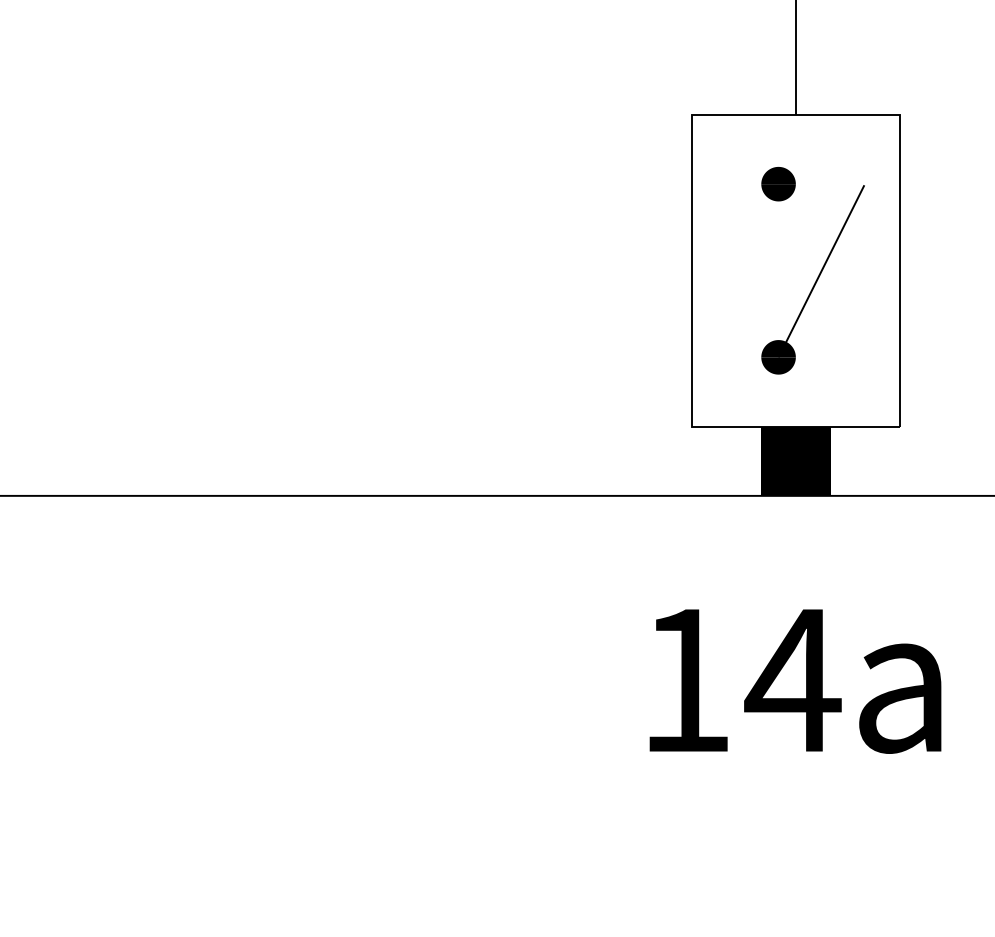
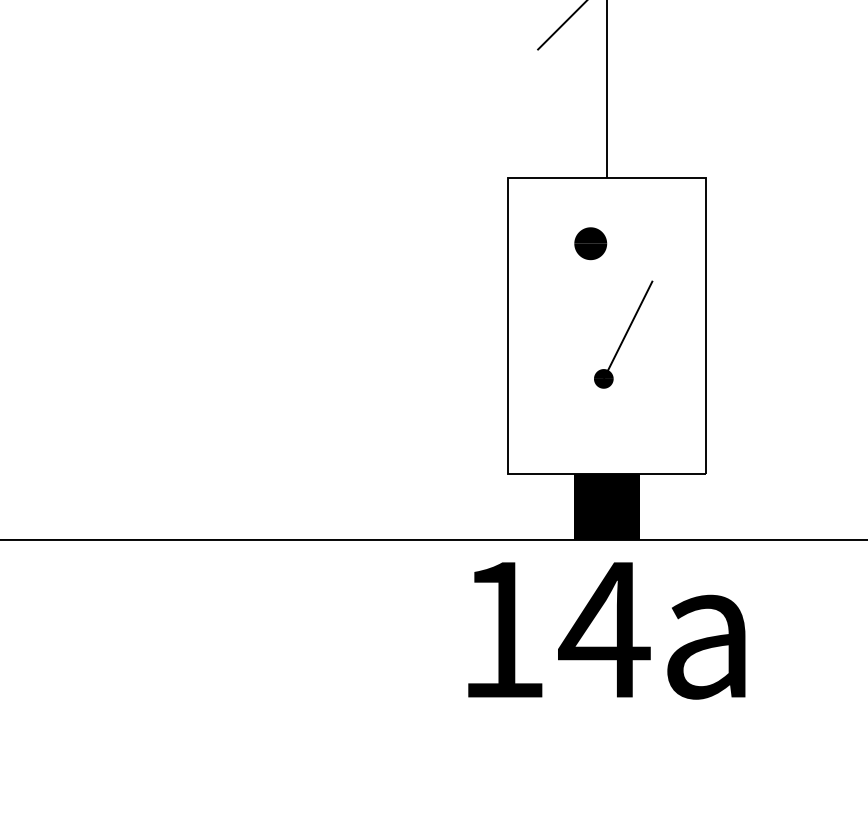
part: (812, 279) -> (622, 334), size x0.6
text: (795, 681) -> (606, 630), moved

